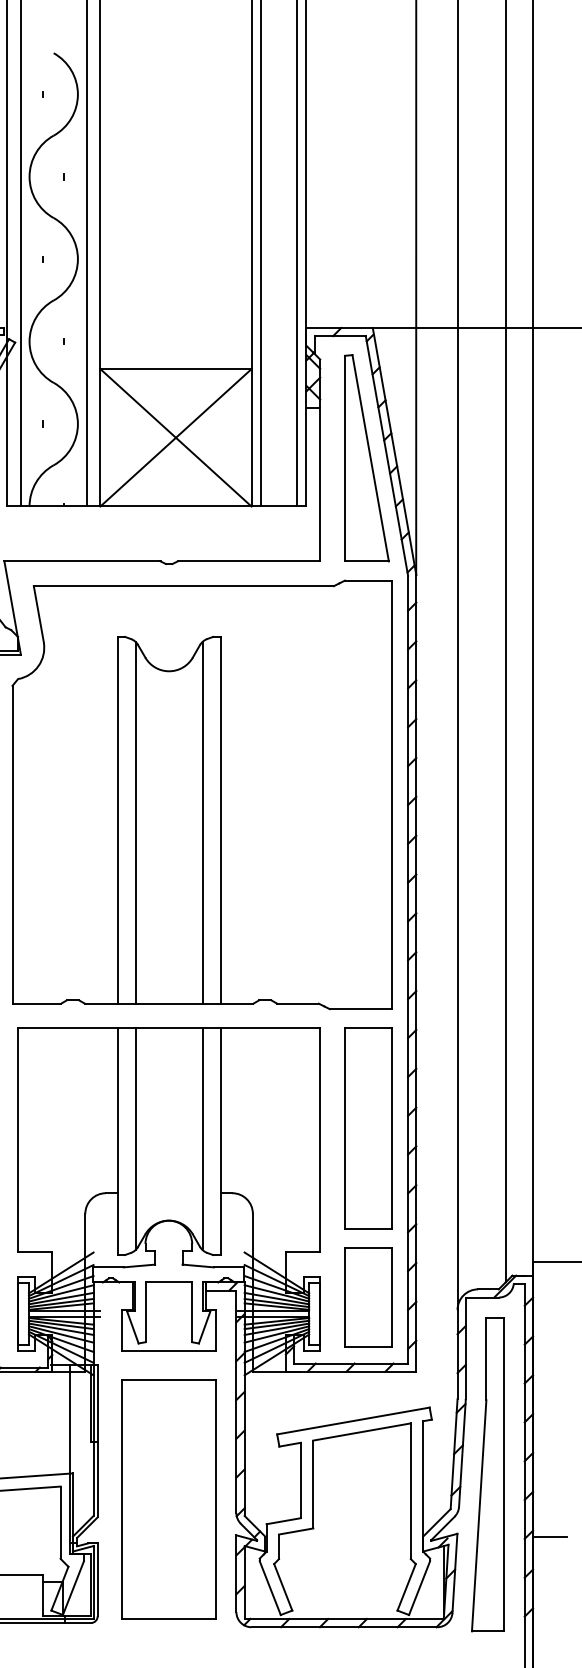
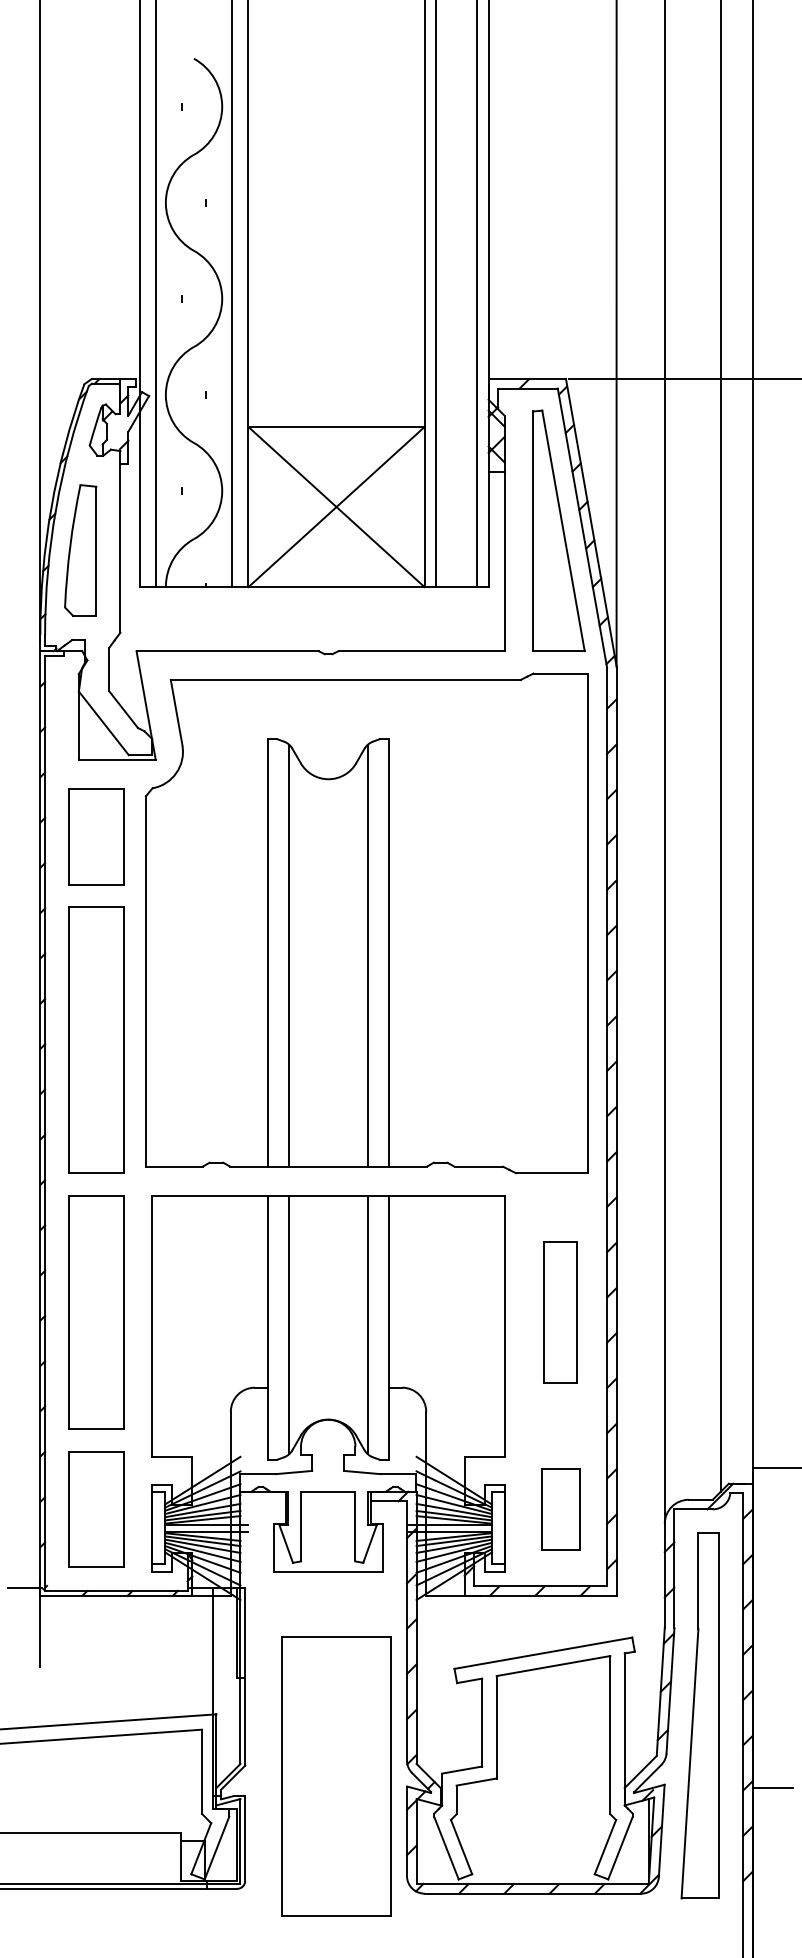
part: (368, 1128) -> (560, 1312), size x0.6
part: (368, 1297) -> (560, 1509), size x0.7
part: (169, 1499) -> (336, 1776), moved

